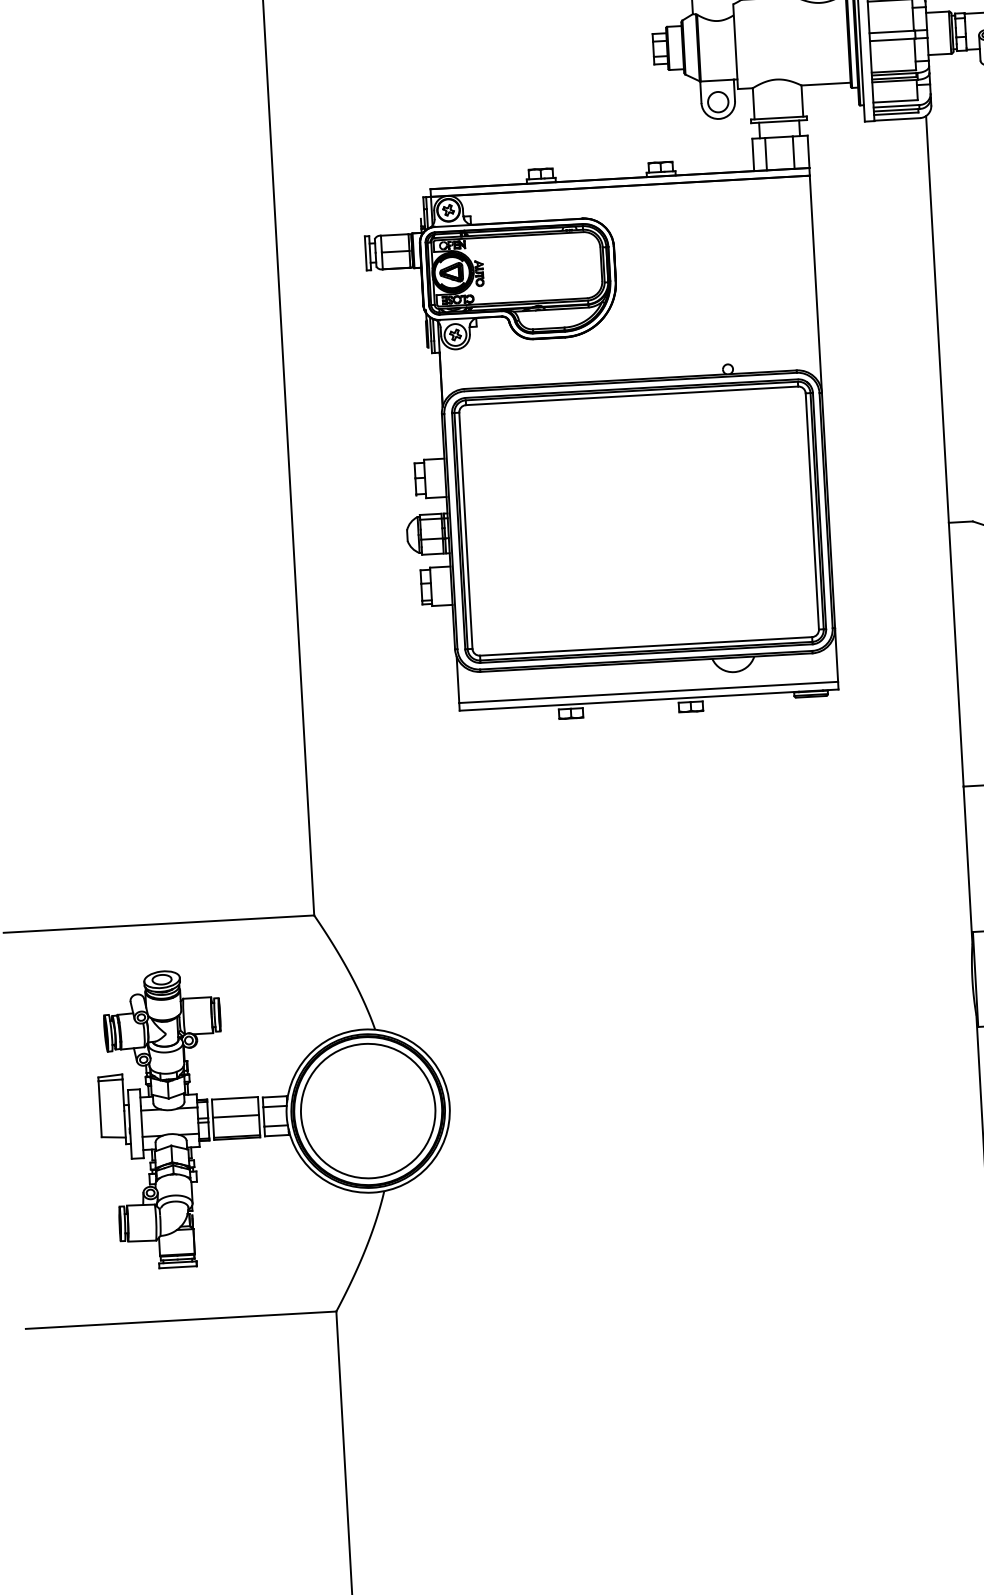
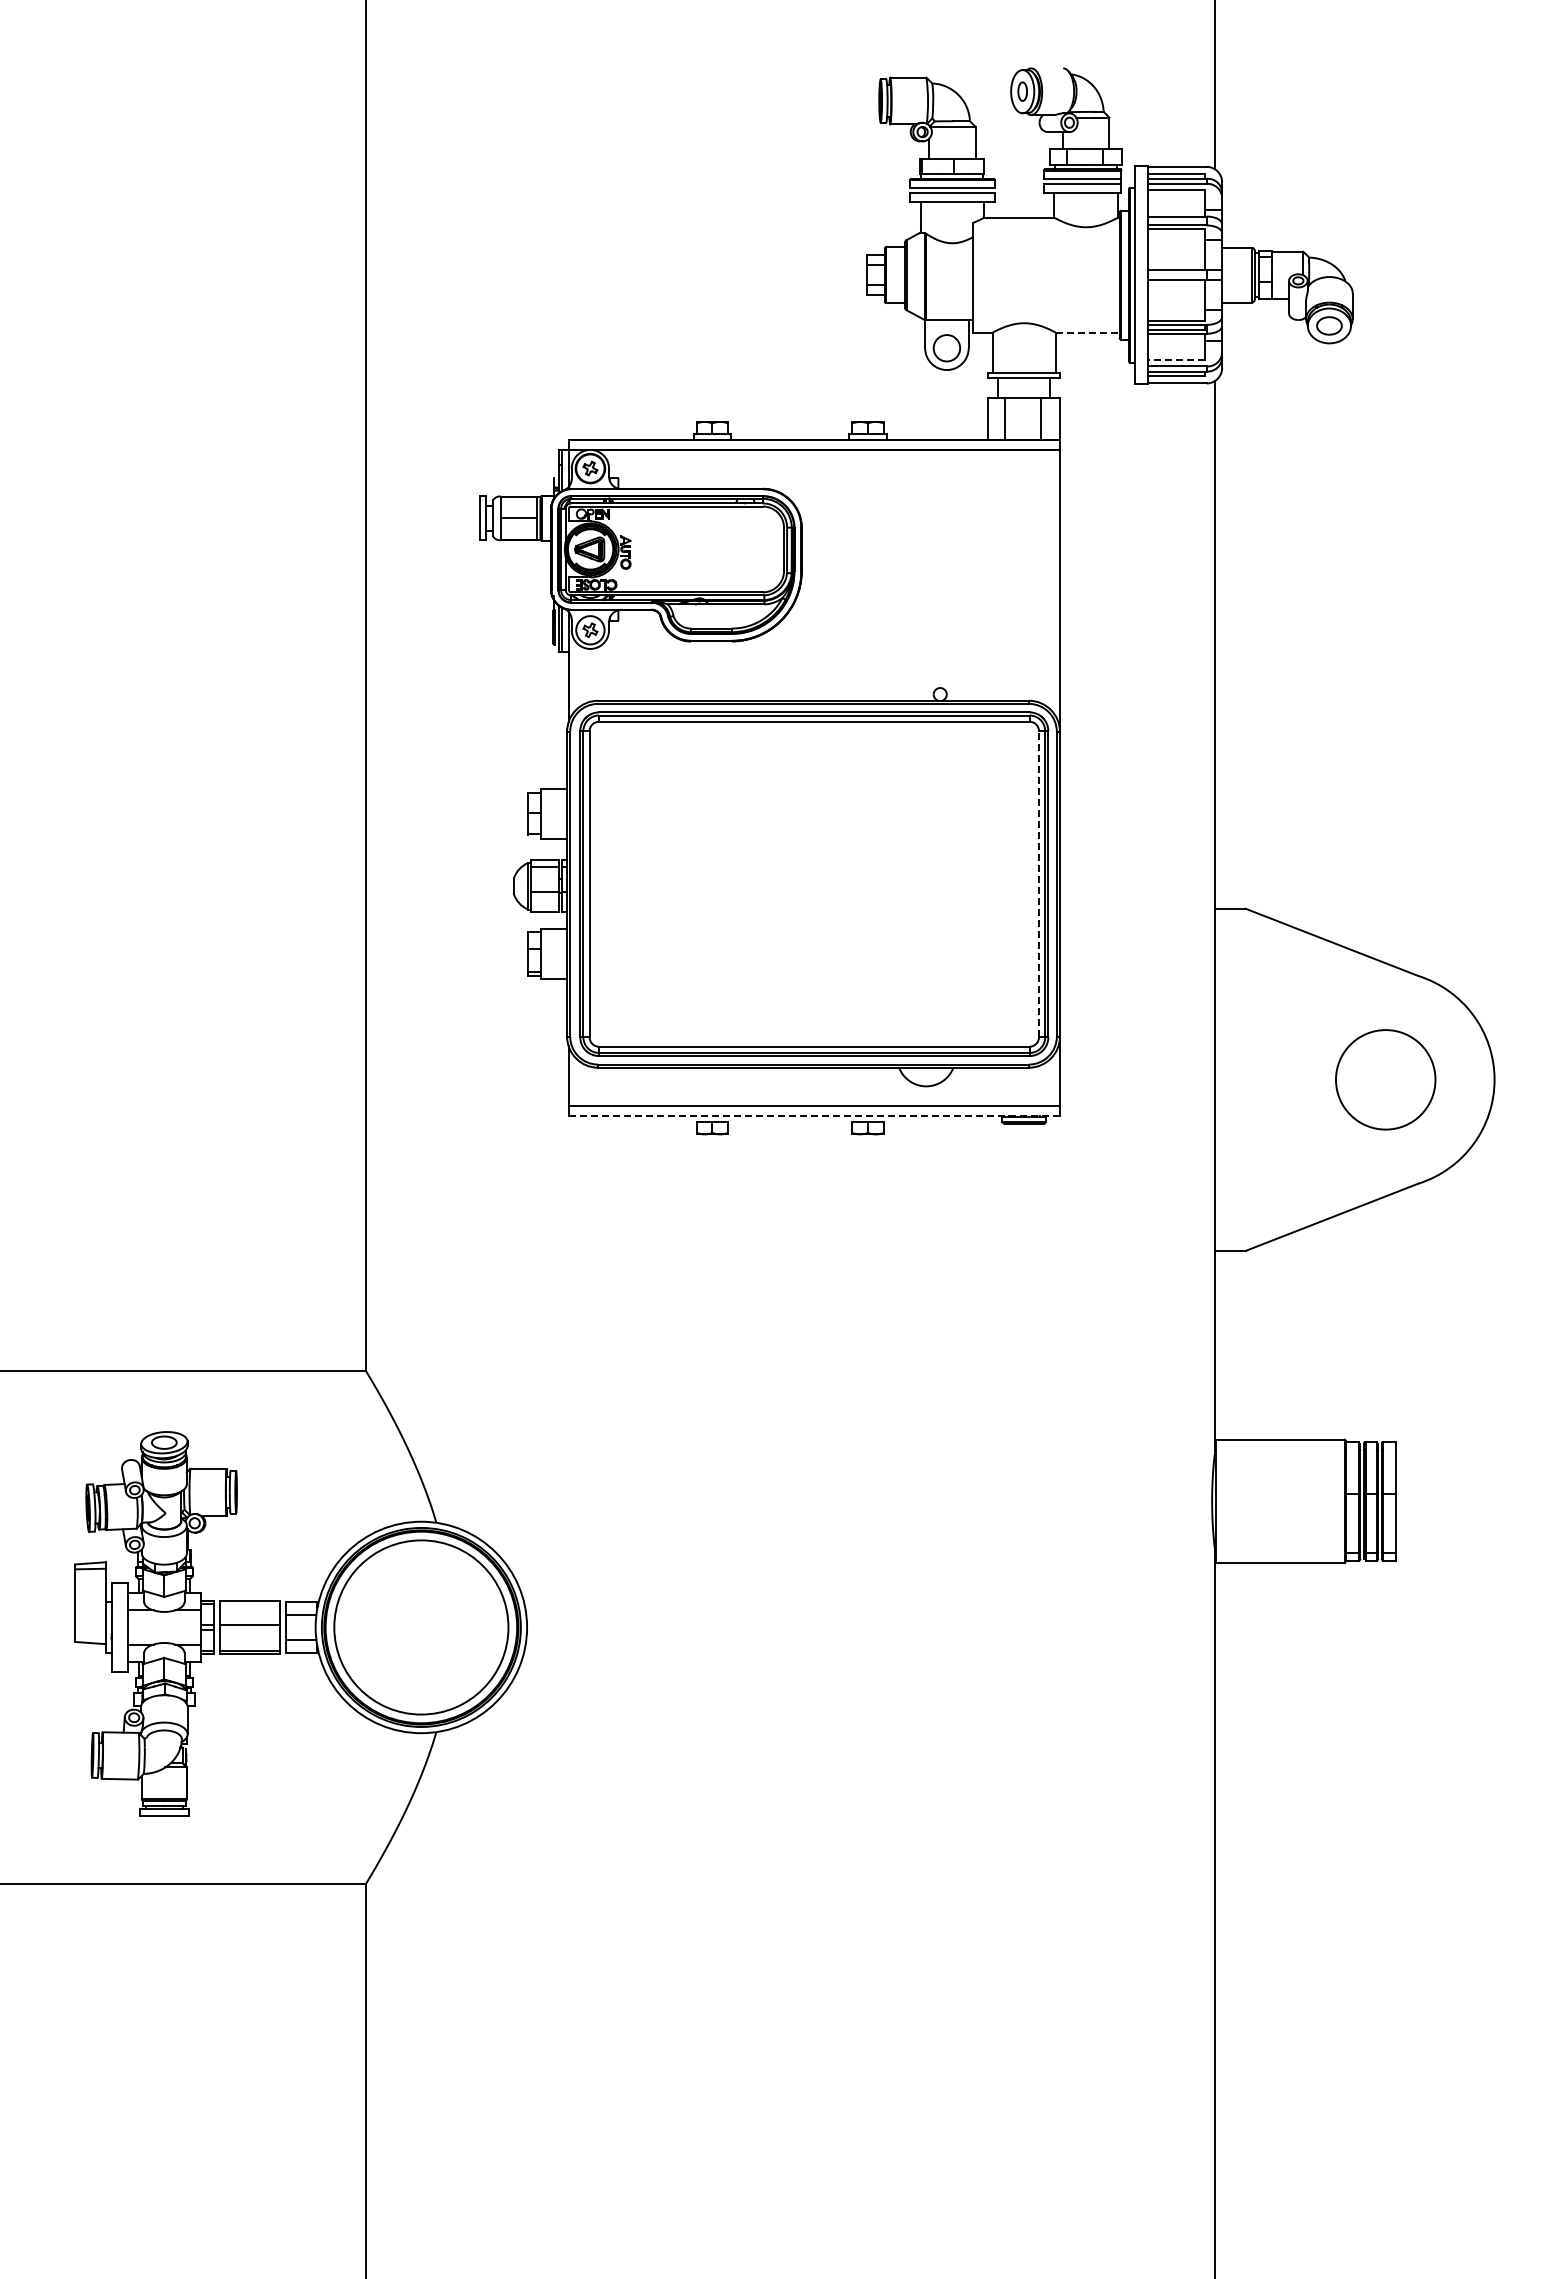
line: (825, 83) -> (1087, 332), solid -> dashed
line: (895, 101) -> (1176, 360), solid -> dashed
line: (811, 510) -> (1038, 883), solid -> dashed
line: (649, 700) -> (814, 1116), solid -> dashed

